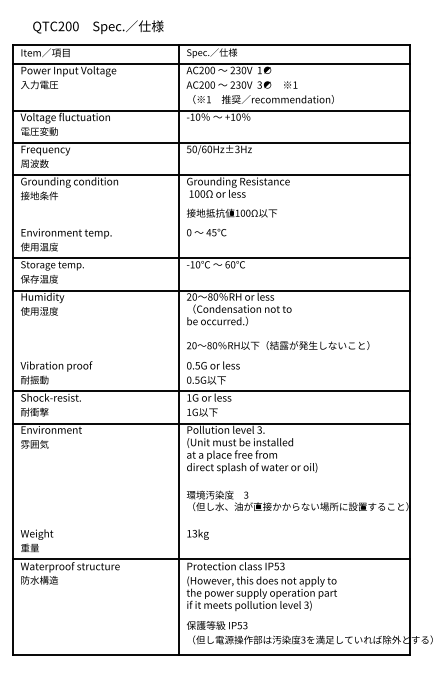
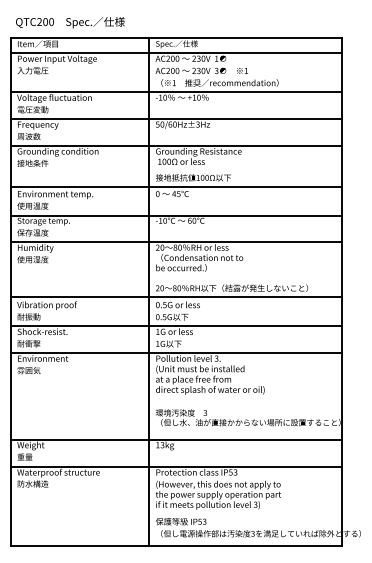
text: (98, 26) -> (70, 22), moved
line: (211, 223) -> (176, 186), added
line: (211, 356) -> (176, 297), added
line: (211, 527) -> (176, 439), added

